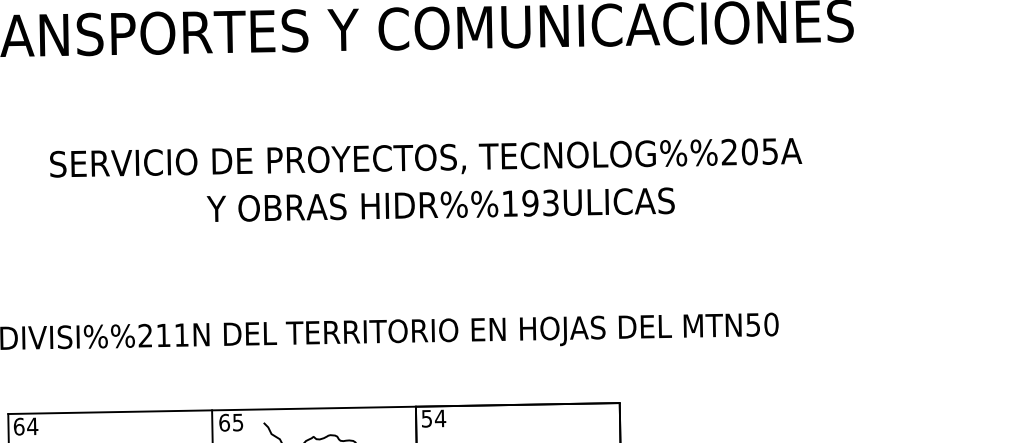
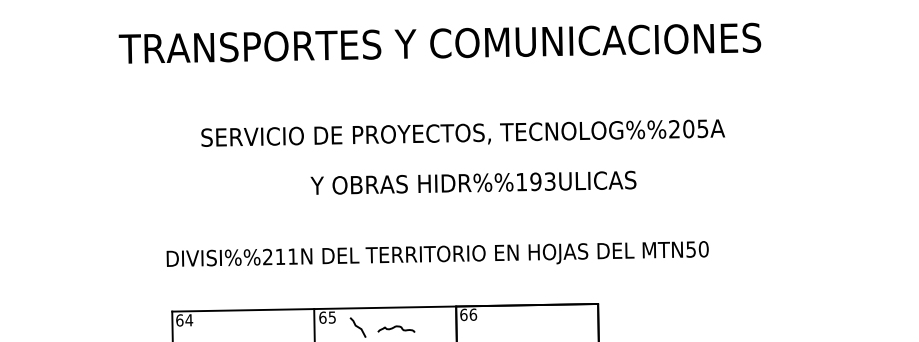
text: (440, 204) -> (473, 182), moved
text: (433, 418) -> (468, 314), 54 -> 66

